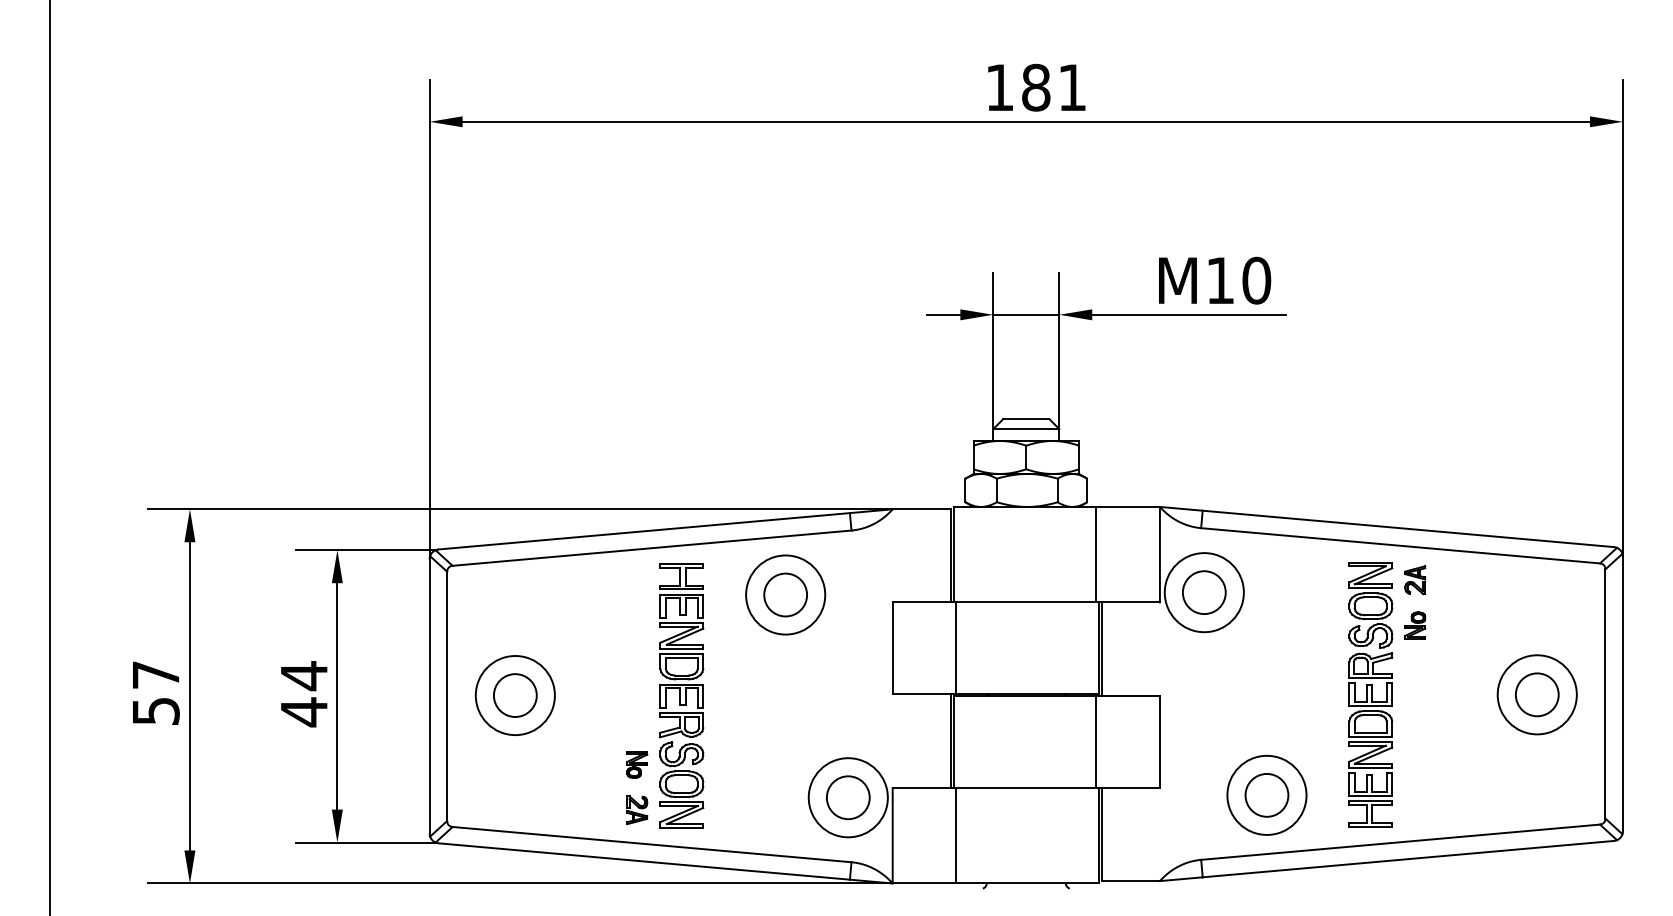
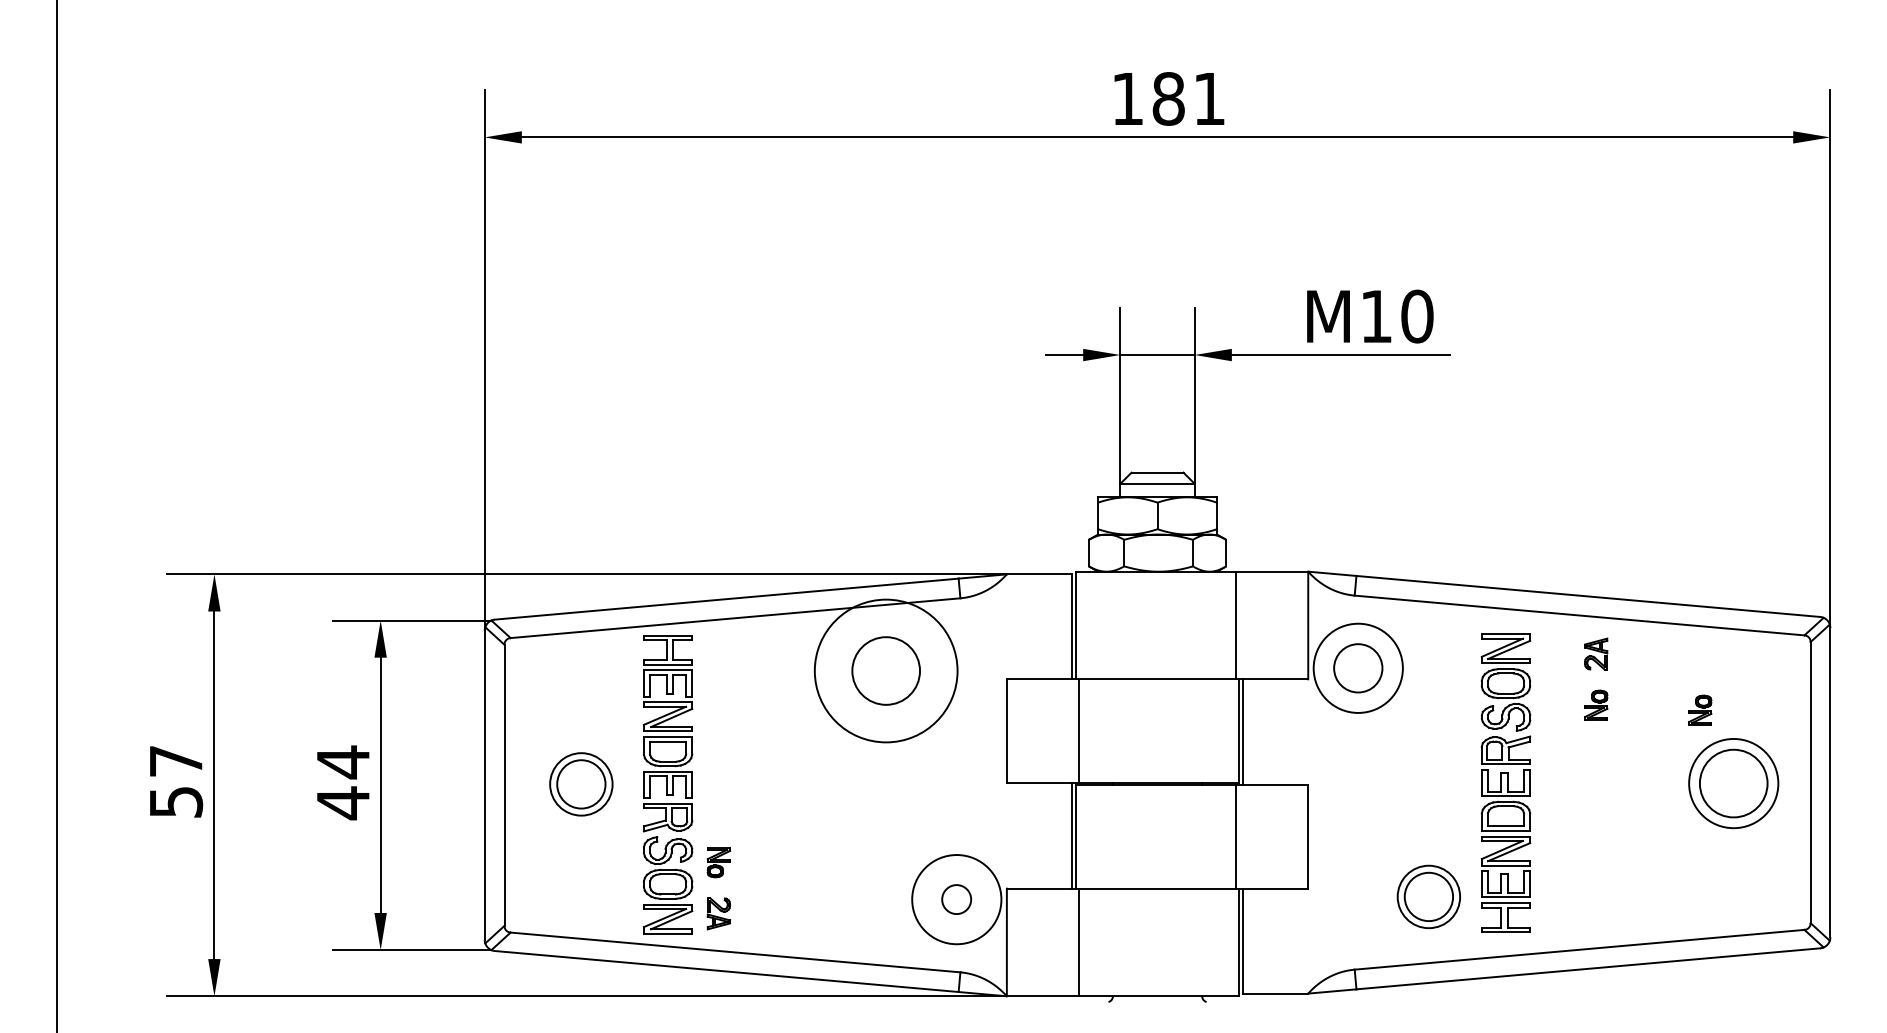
circle: (785, 594) -> (885, 670), size x1.6
circle: (785, 594) -> (886, 670), size x1.4
part: (1507, 629) -> (1700, 709), added
part: (1370, 693) -> (1505, 782), moved
circle: (1537, 694) -> (1733, 783), size x1.4
circle: (514, 695) -> (580, 784), size x0.7
part: (681, 695) -> (667, 784), moved
circle: (1266, 794) -> (1428, 896), size x0.7
circle: (848, 797) -> (956, 899), size x0.6

